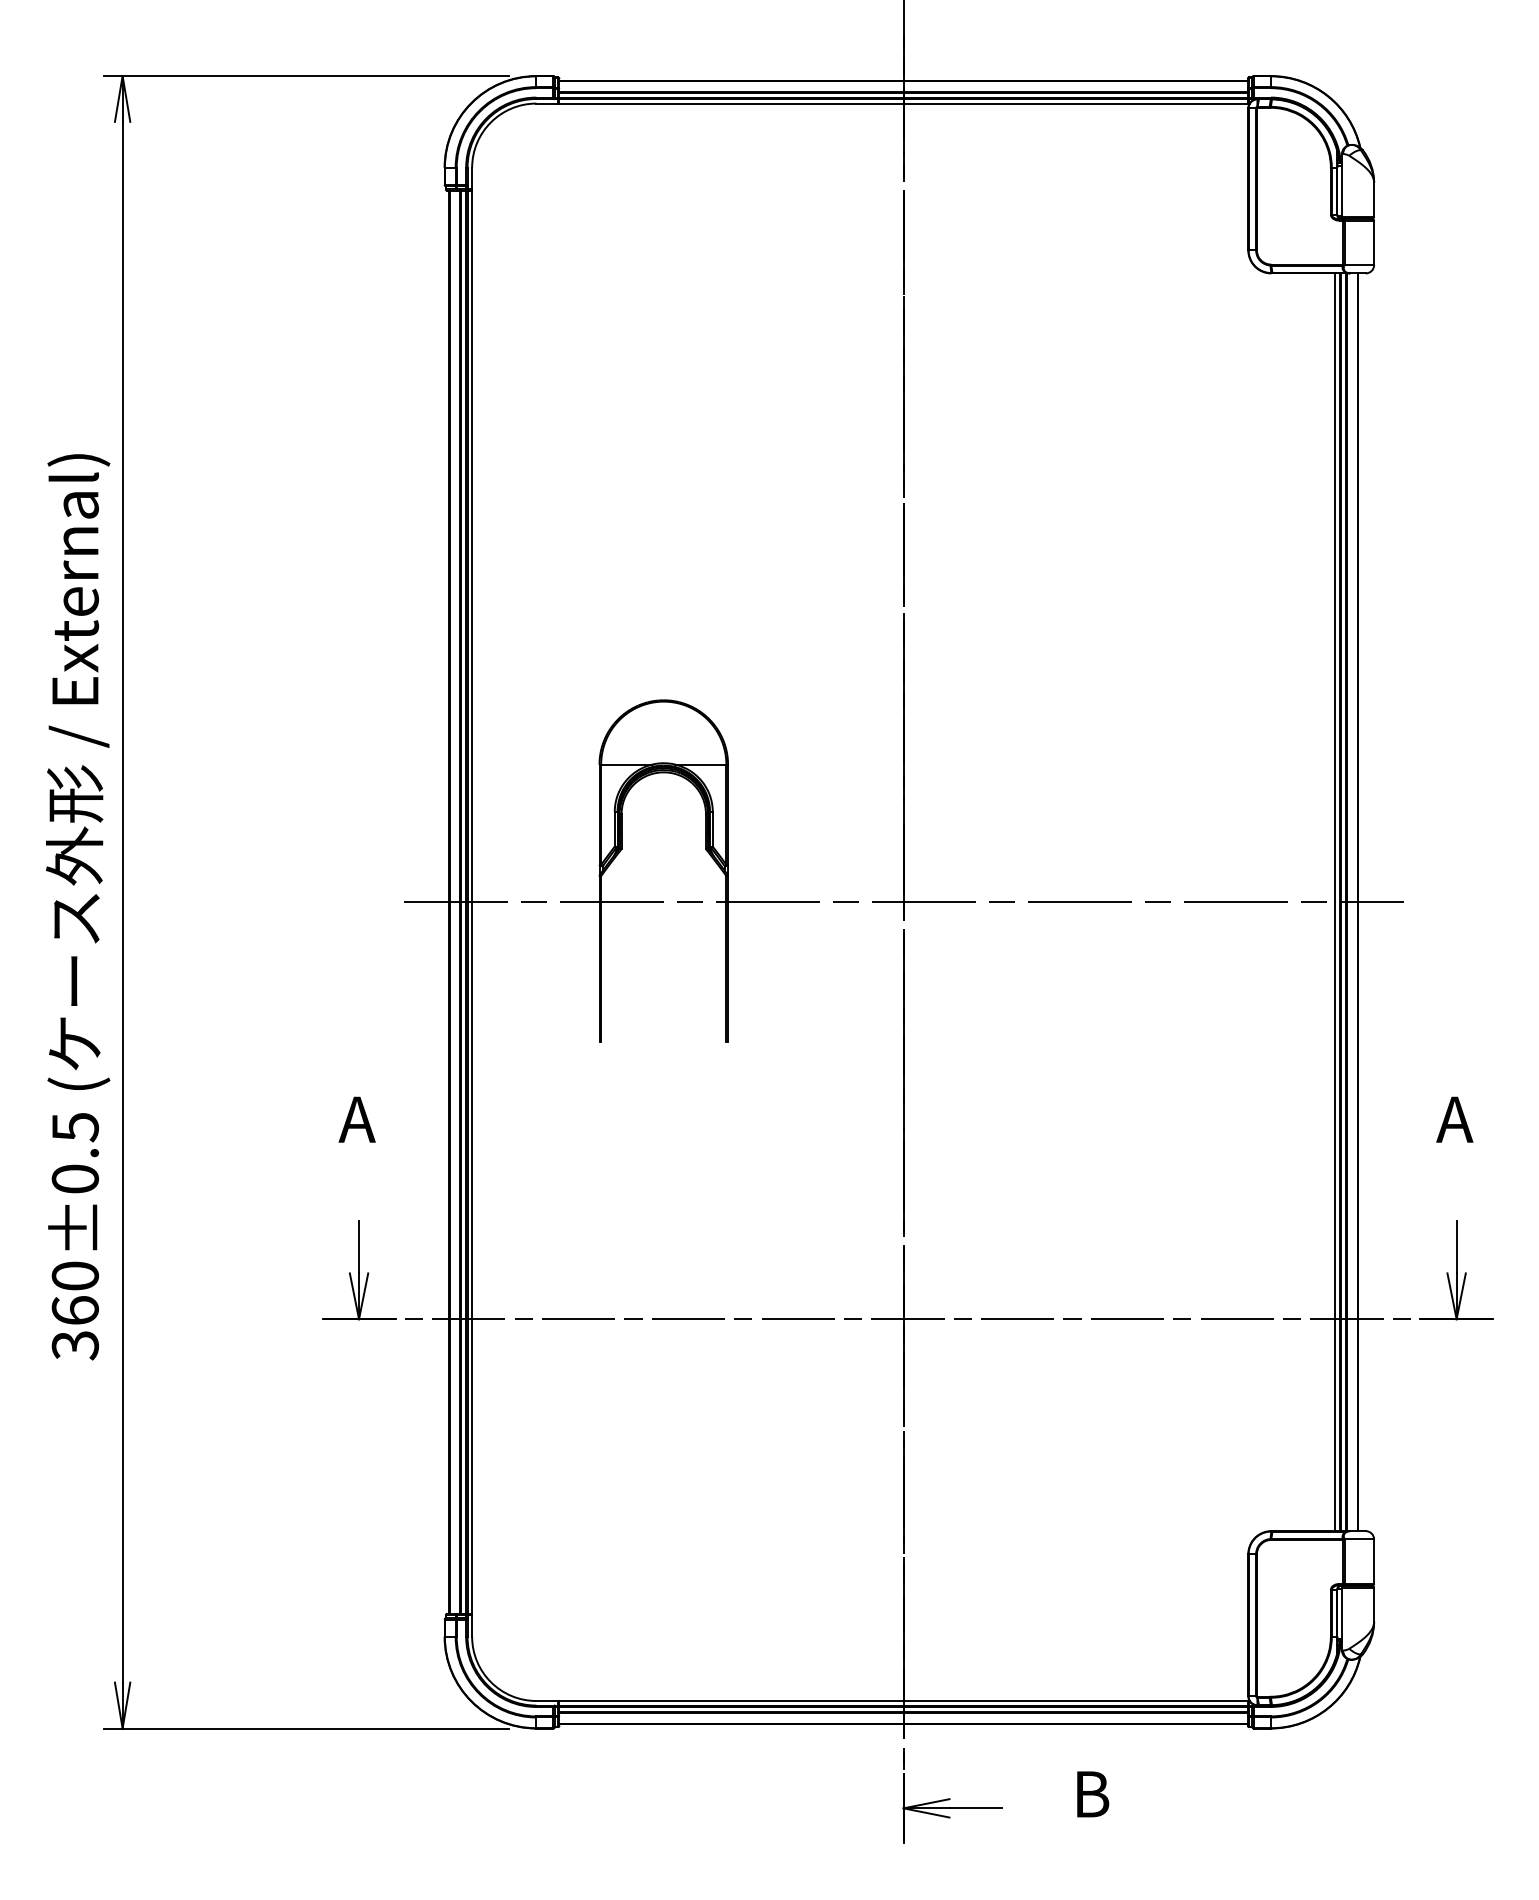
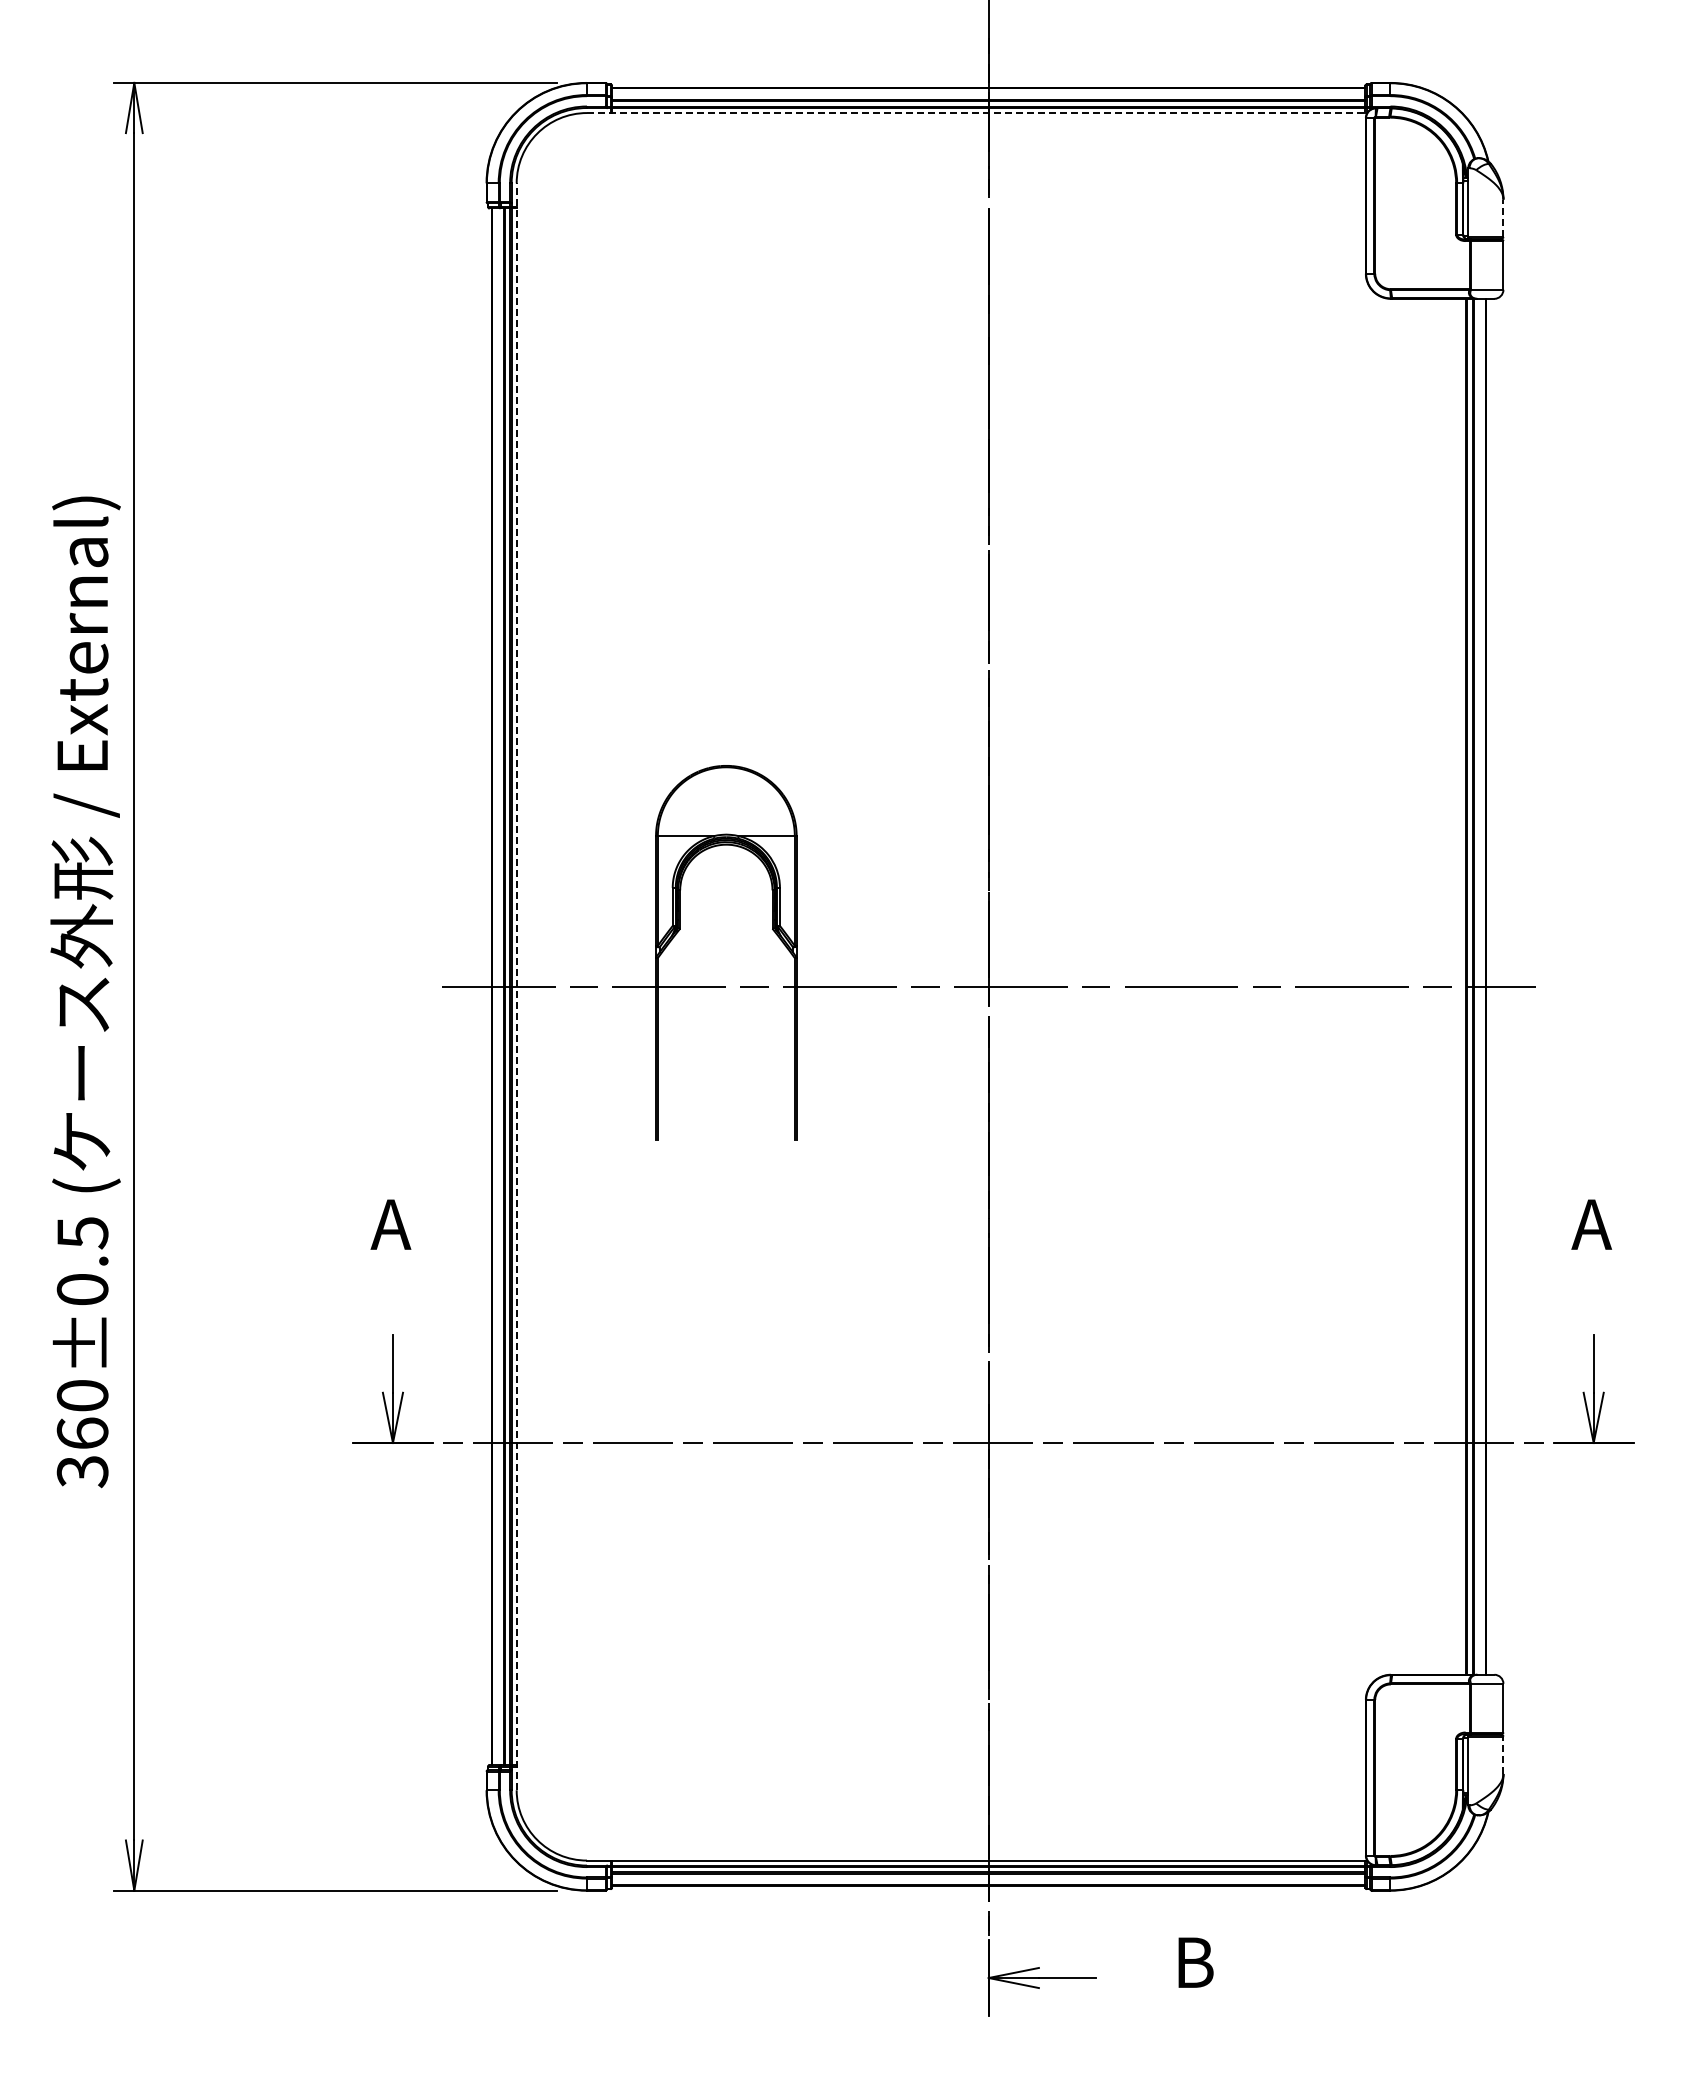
line: (893, 104) -> (977, 113), solid -> dashed
line: (1374, 199) -> (1503, 218), solid -> dashed
line: (471, 902) -> (516, 986), solid -> dashed
line: (1334, 902) -> (1460, 986), removed
line: (1374, 1604) -> (1503, 1755), solid -> dashed

